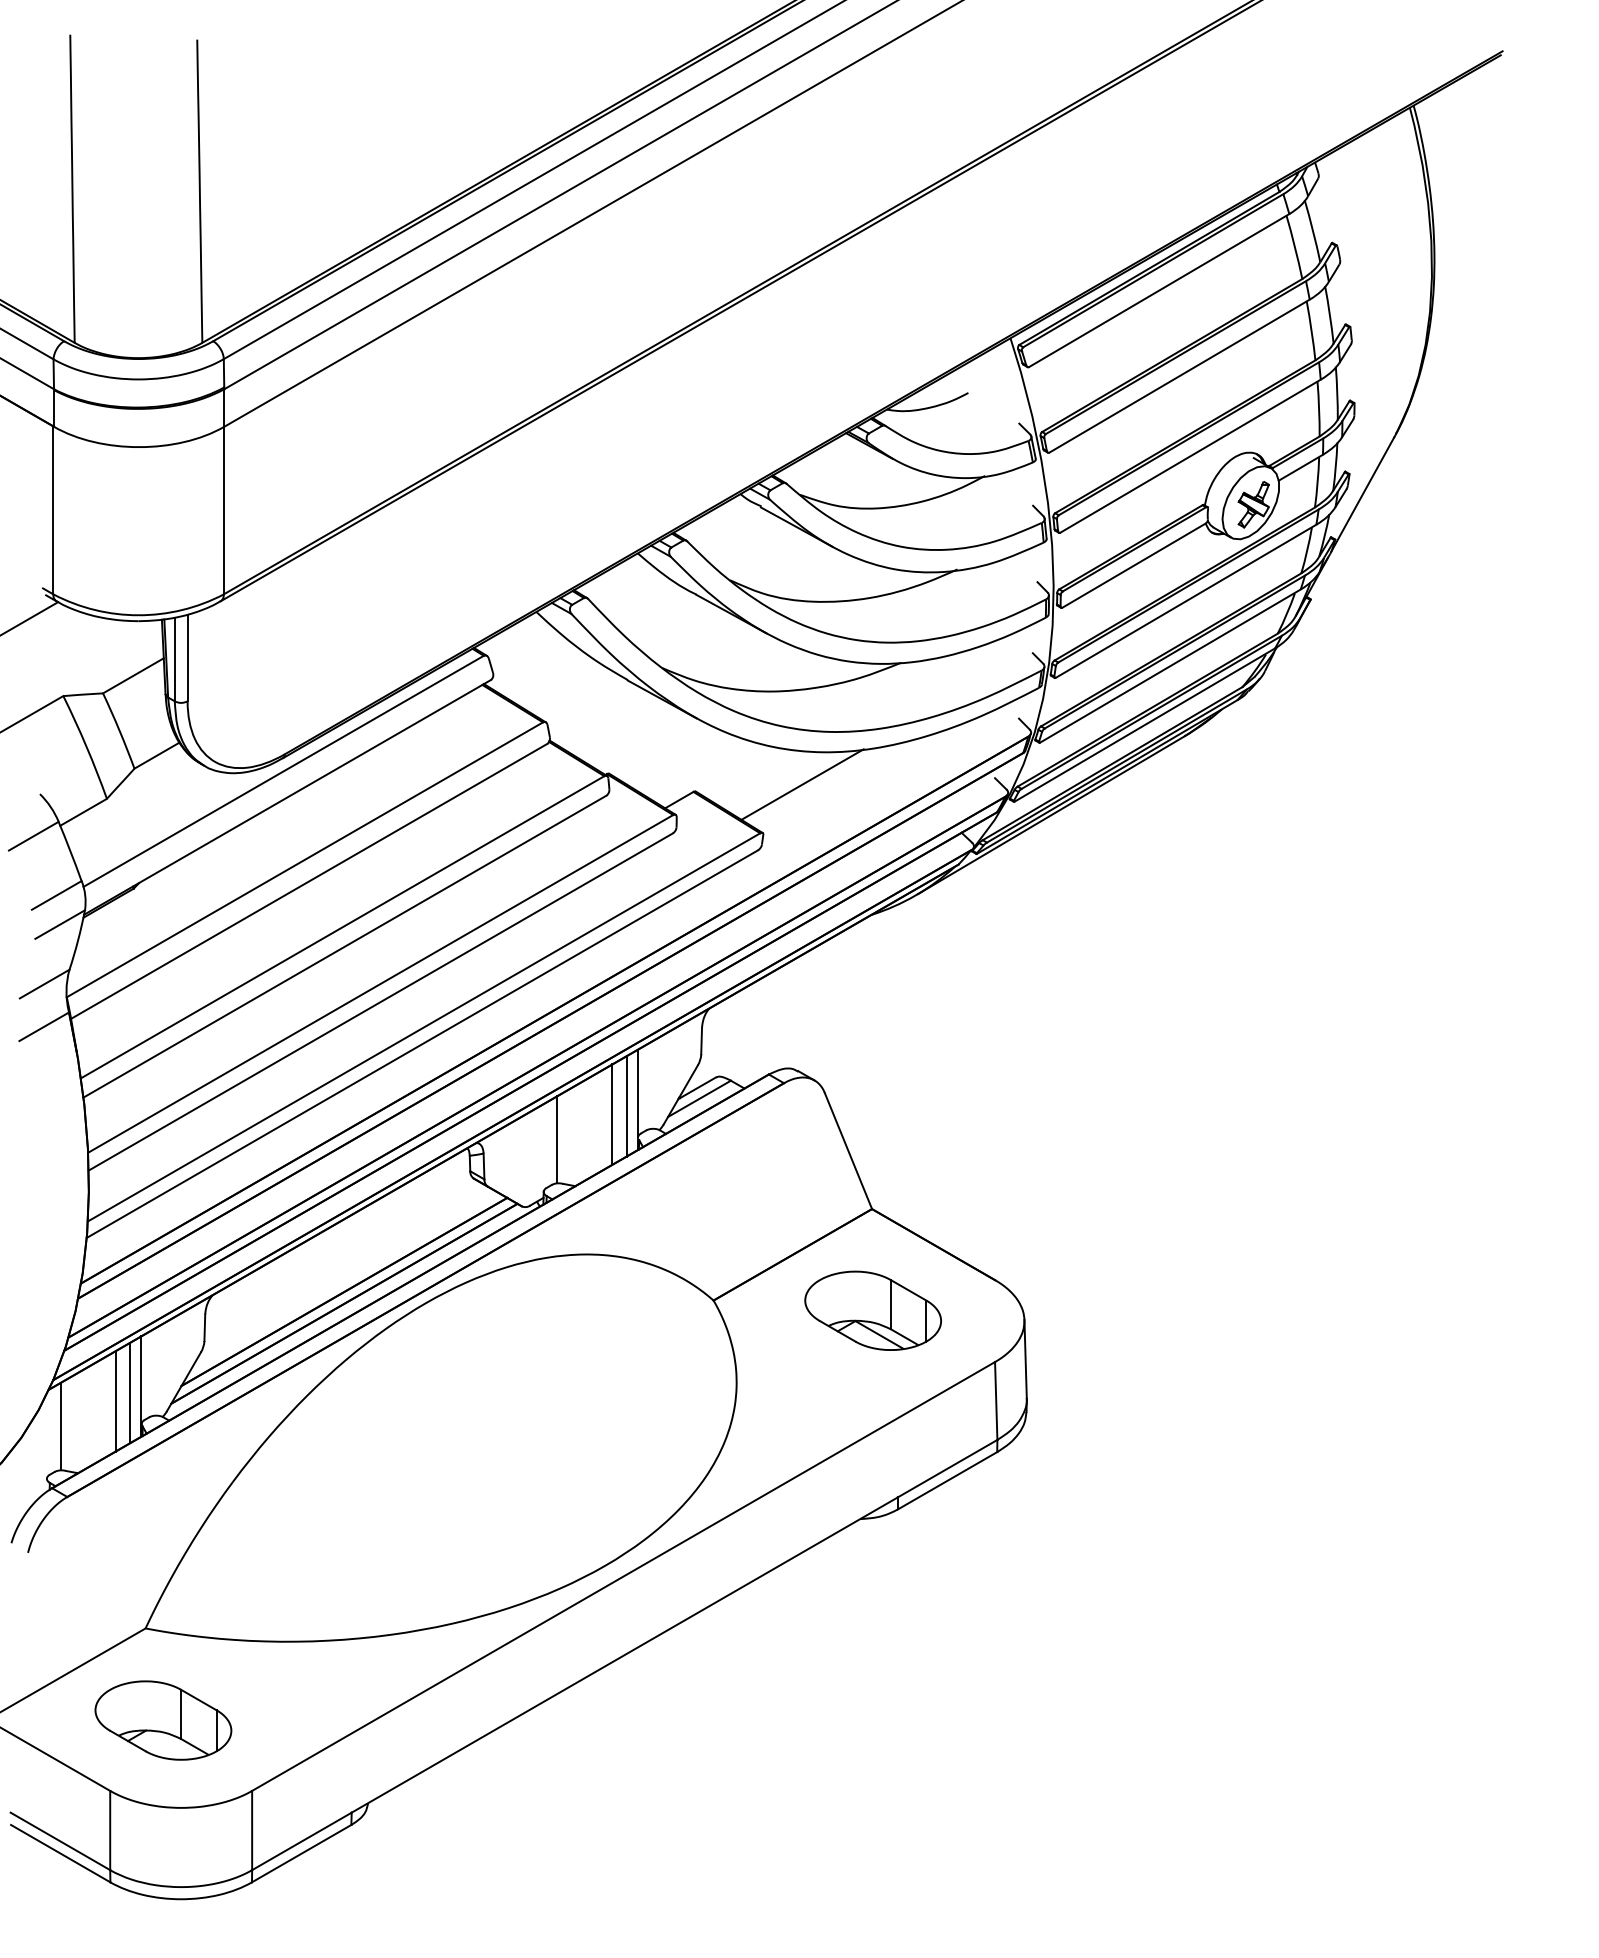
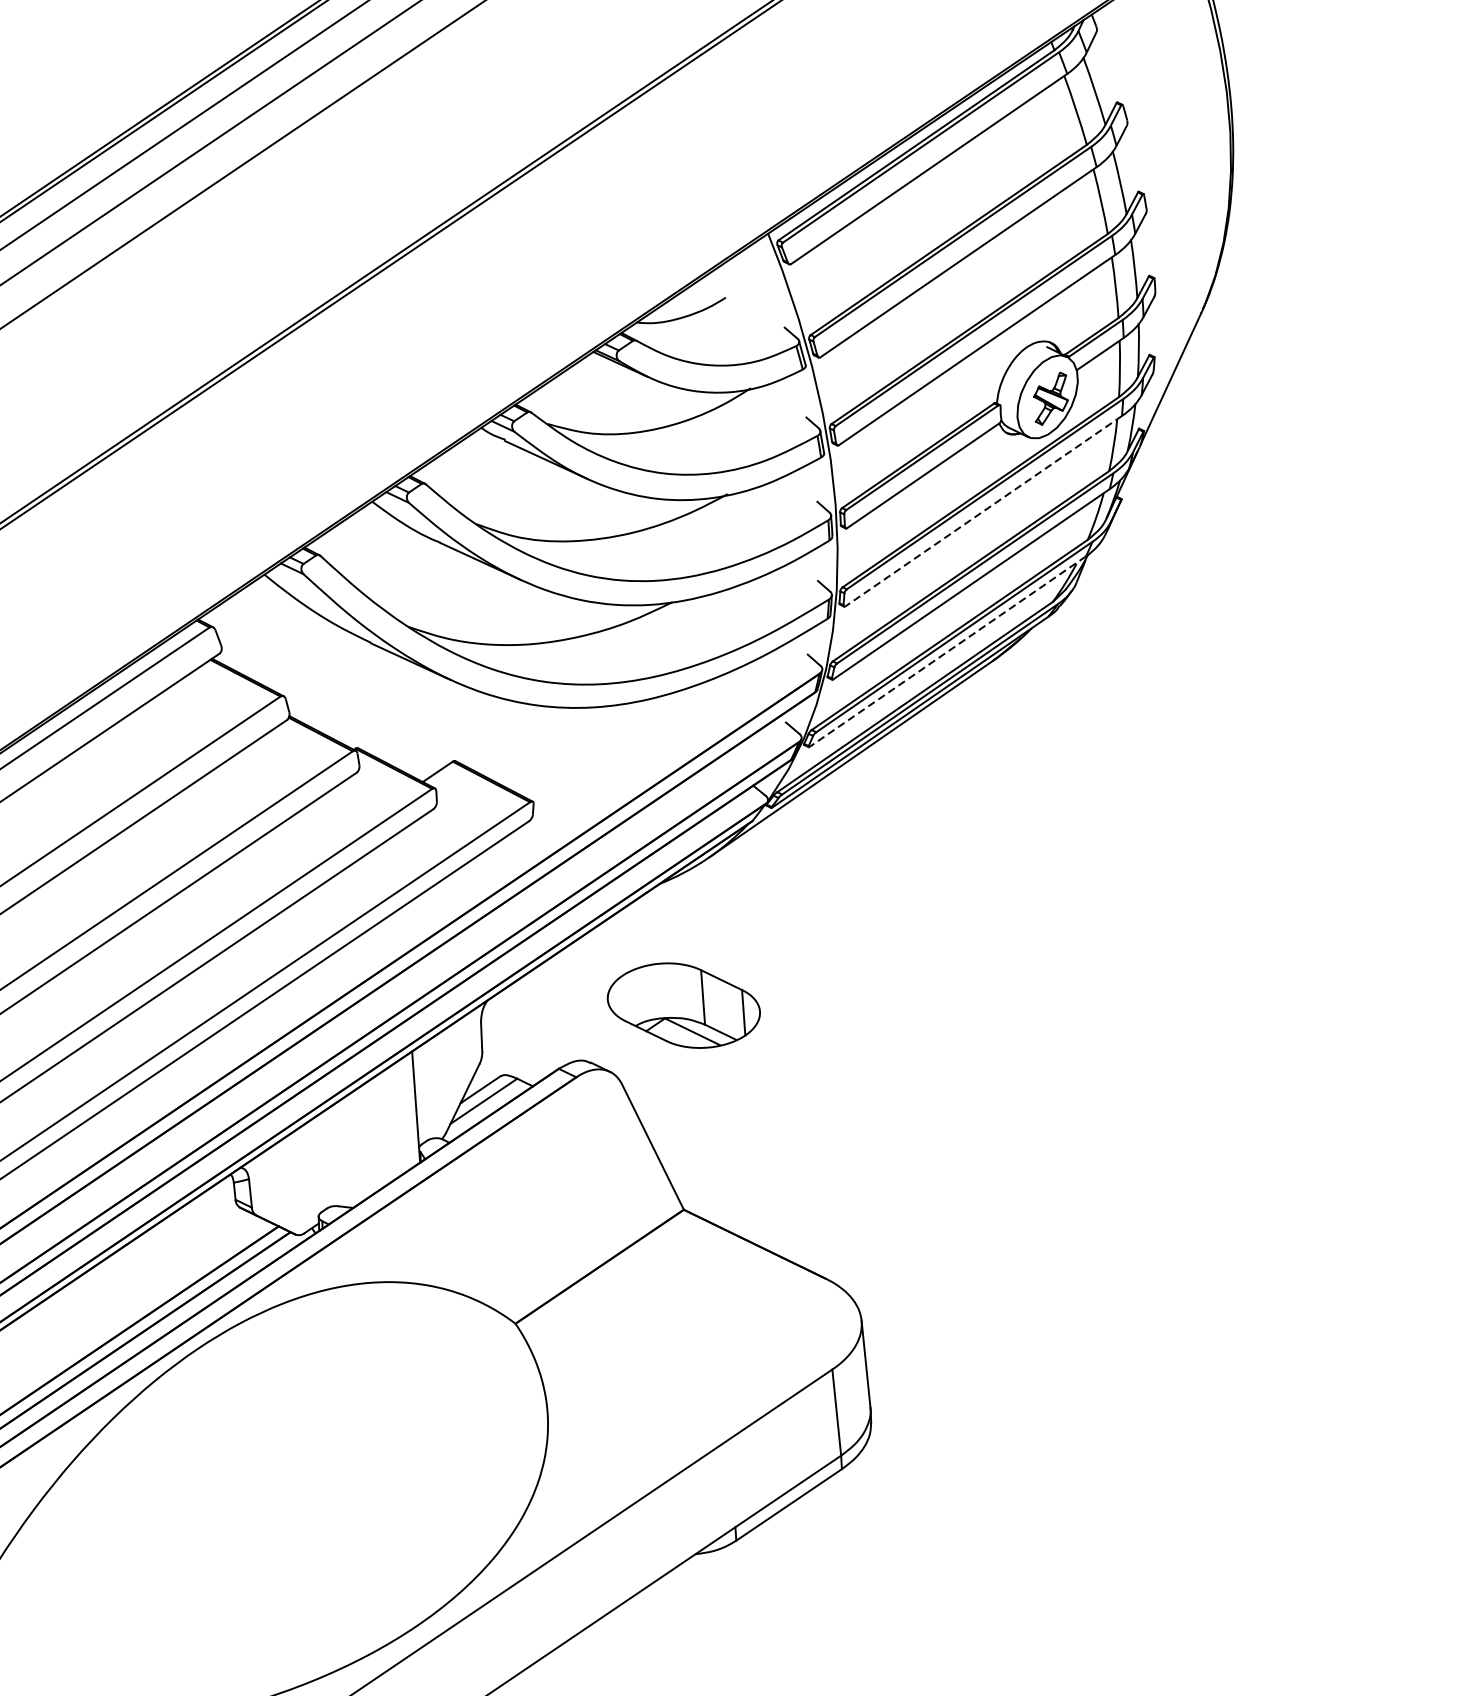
line: (1186, 601) -> (984, 511), solid -> dashed
line: (1145, 724) -> (948, 651), solid -> dashed
line: (802, 784) -> (573, 744), removed
line: (626, 1106) -> (403, 1115), removed
line: (612, 1114) -> (388, 1125), removed
line: (557, 1139) -> (329, 1157), removed
part: (872, 1310) -> (683, 1005), moved

